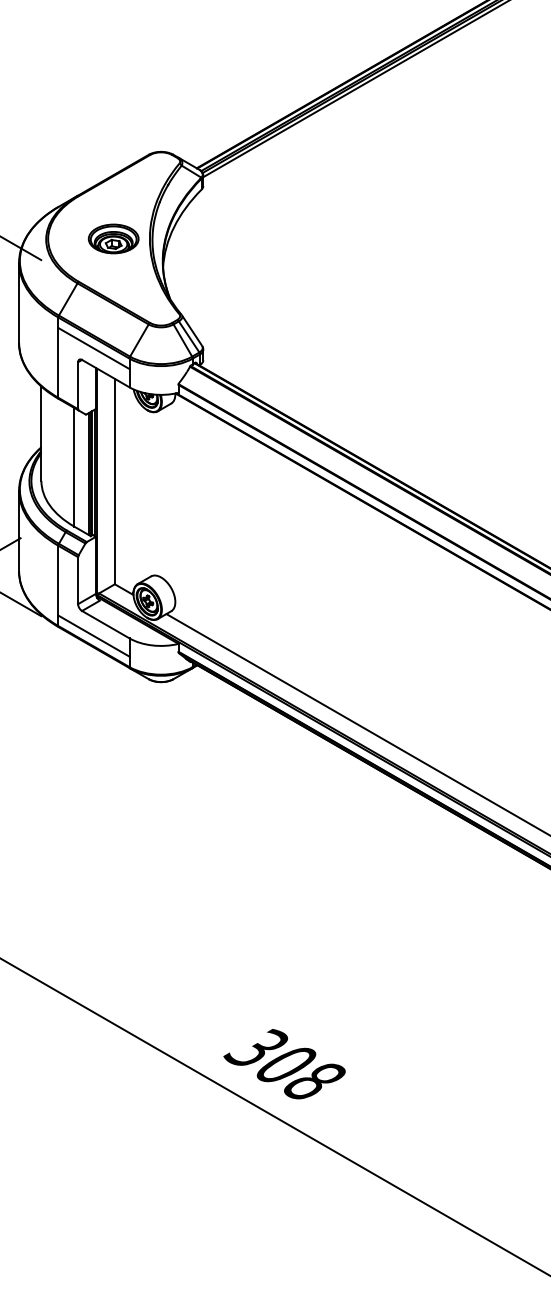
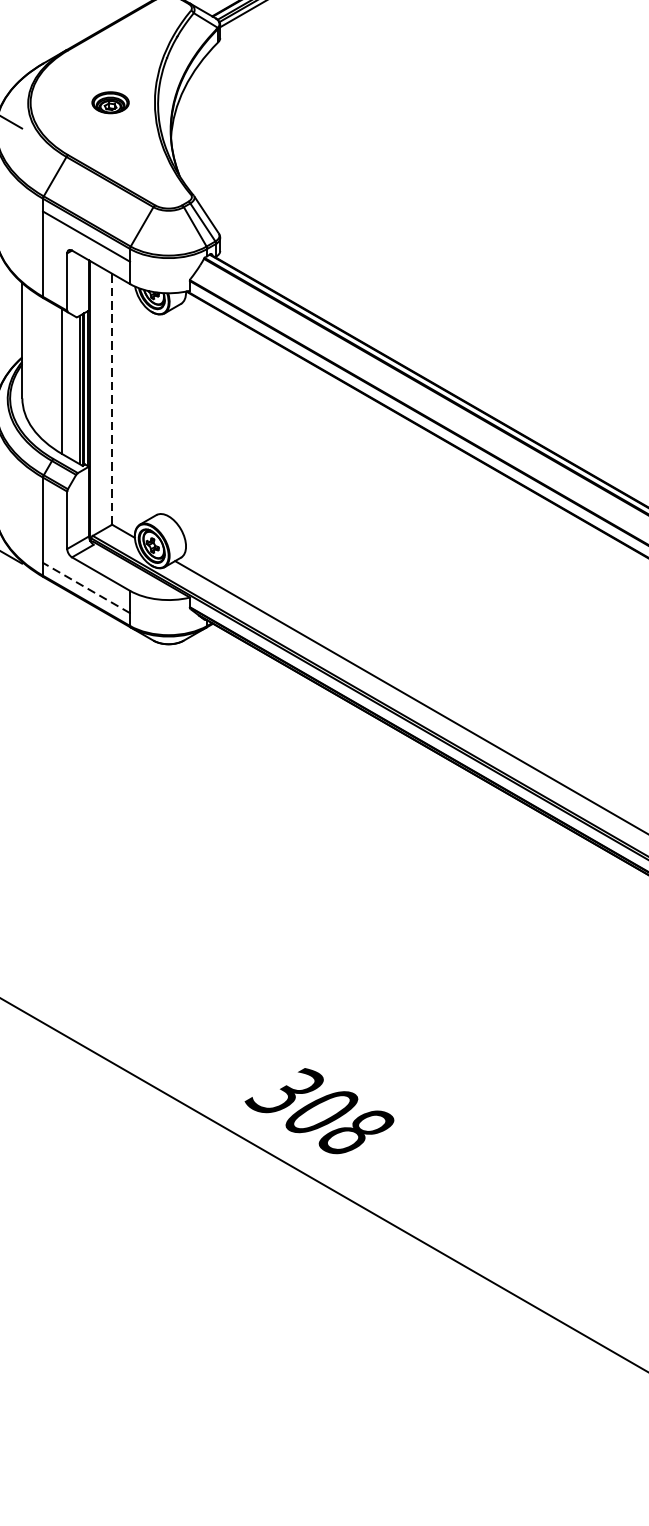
part: (113, 238) -> (110, 102), size x0.6
line: (114, 481) -> (111, 399), solid -> dashed
line: (93, 635) -> (86, 587), solid -> dashed

